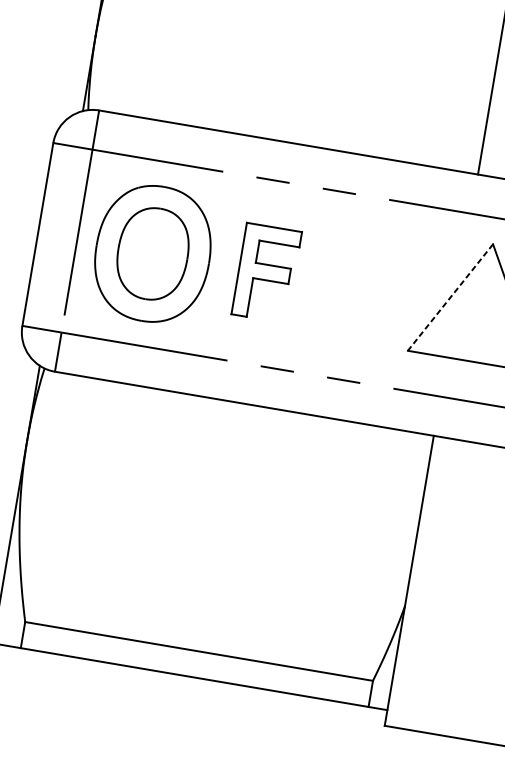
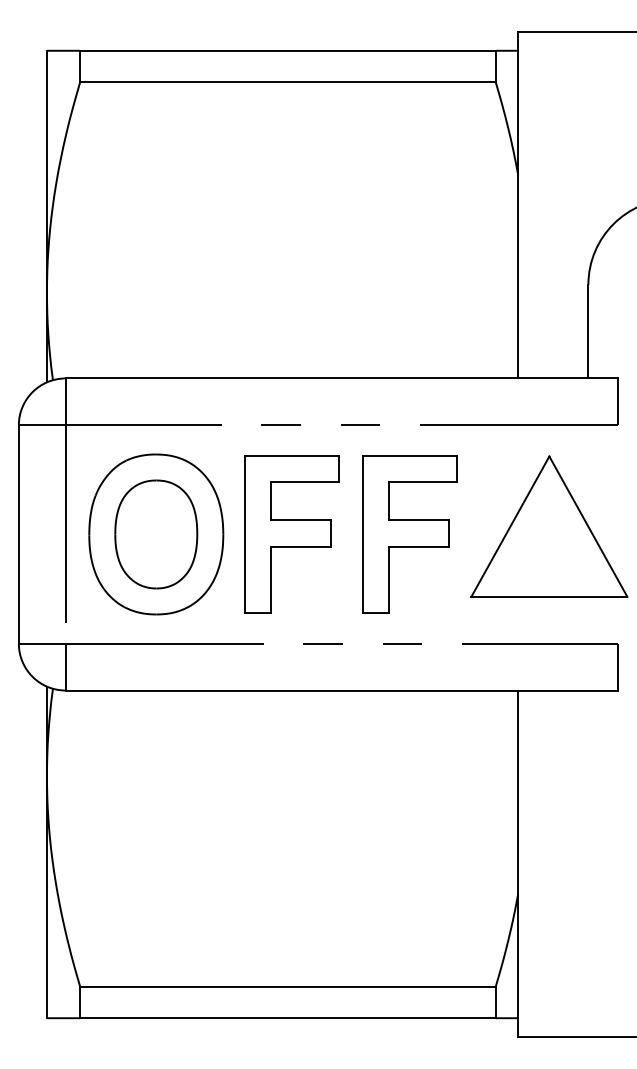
part: (266, 273) -> (291, 534), size x1.43
part: (364, 289) -> (409, 534), added
line: (450, 298) -> (510, 527), dashed -> solid

